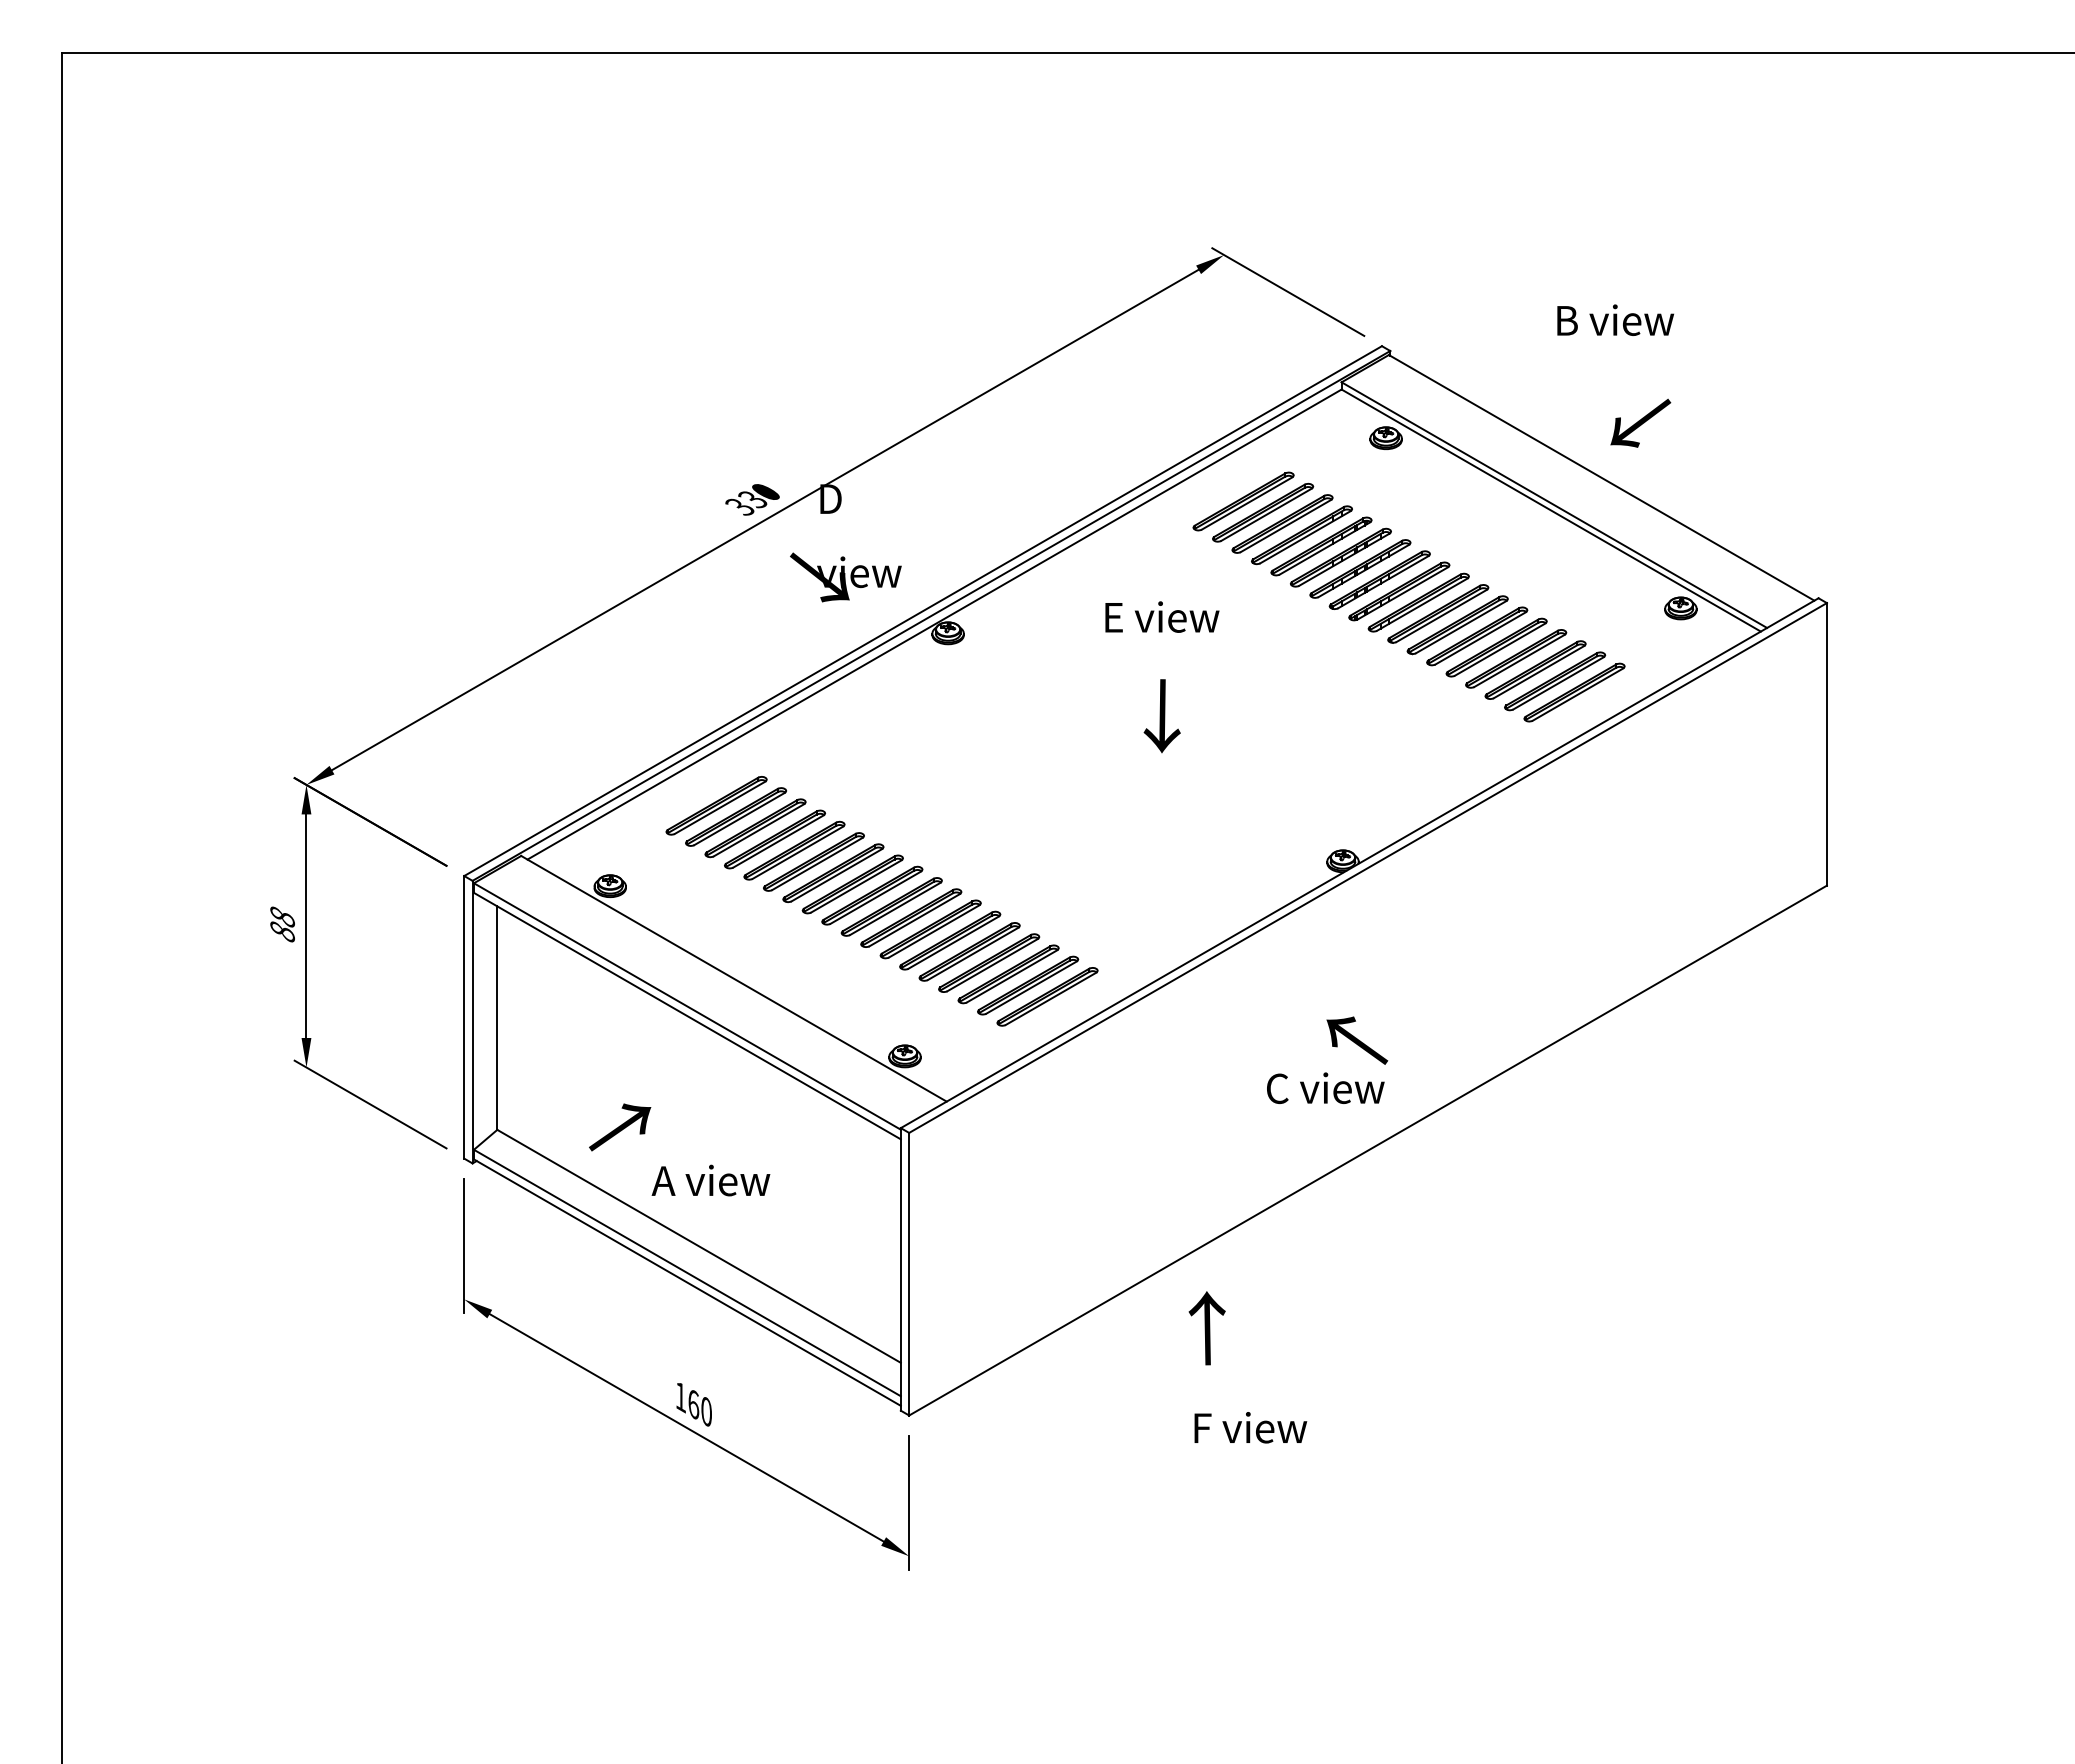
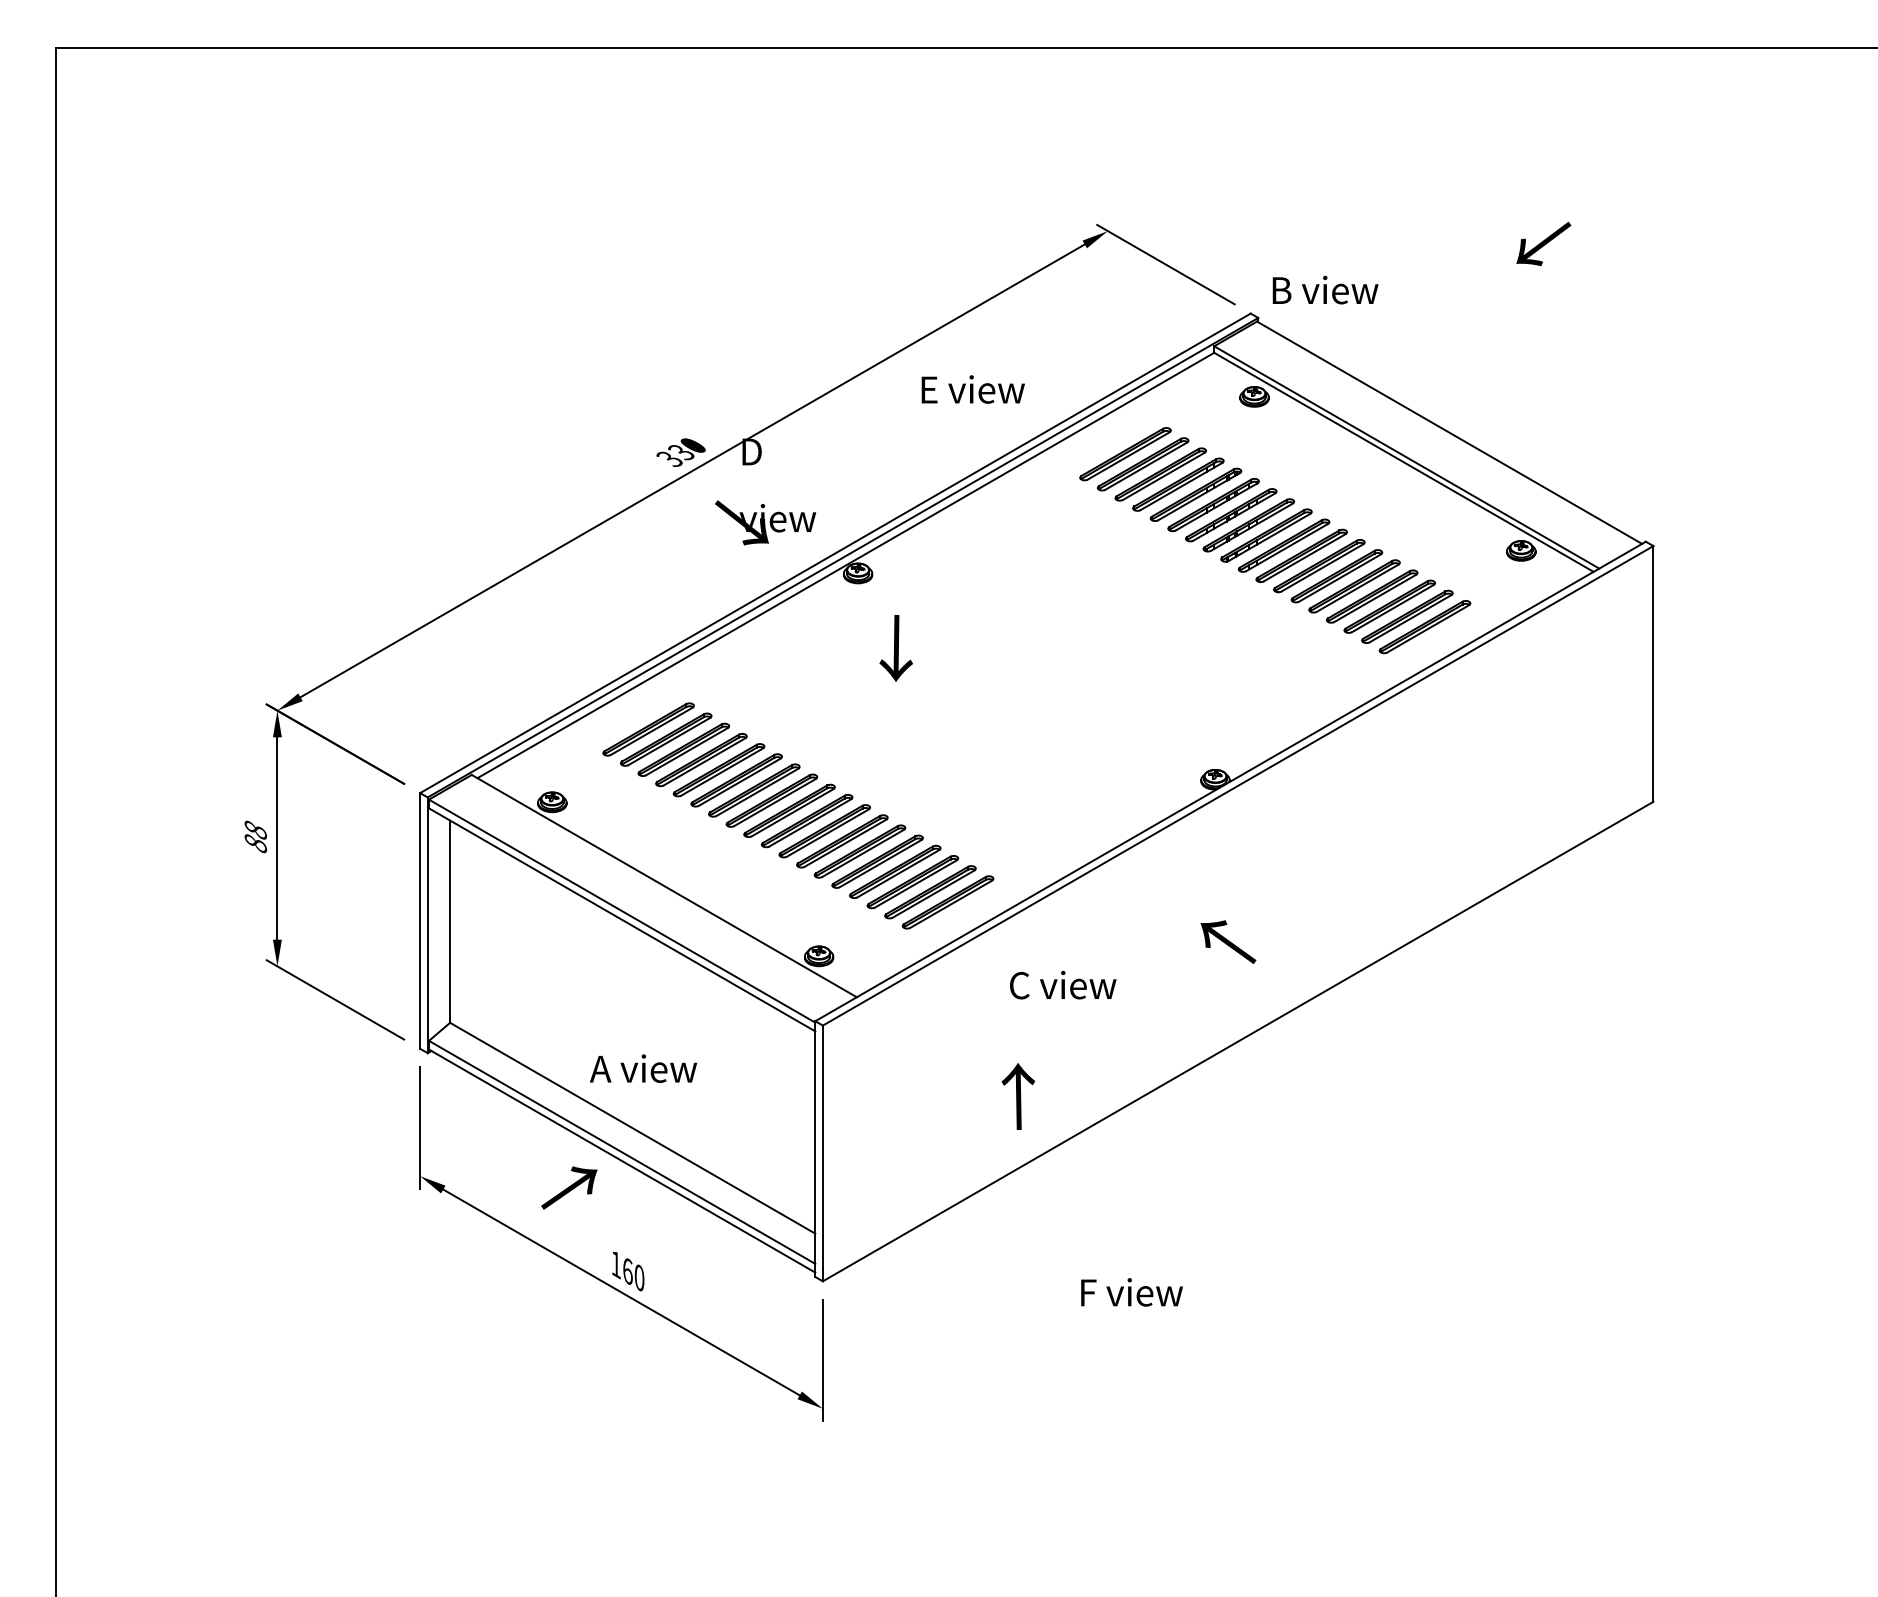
text: (1615, 319) -> (1325, 289), moved
text: (1640, 422) -> (1543, 243), moved
text: (1162, 616) -> (973, 388), moved
text: (1161, 716) -> (895, 648), moved
text: (1325, 1087) -> (1062, 984), moved
text: (620, 1127) -> (569, 1188), moved
text: (1206, 1328) -> (1017, 1096), moved

